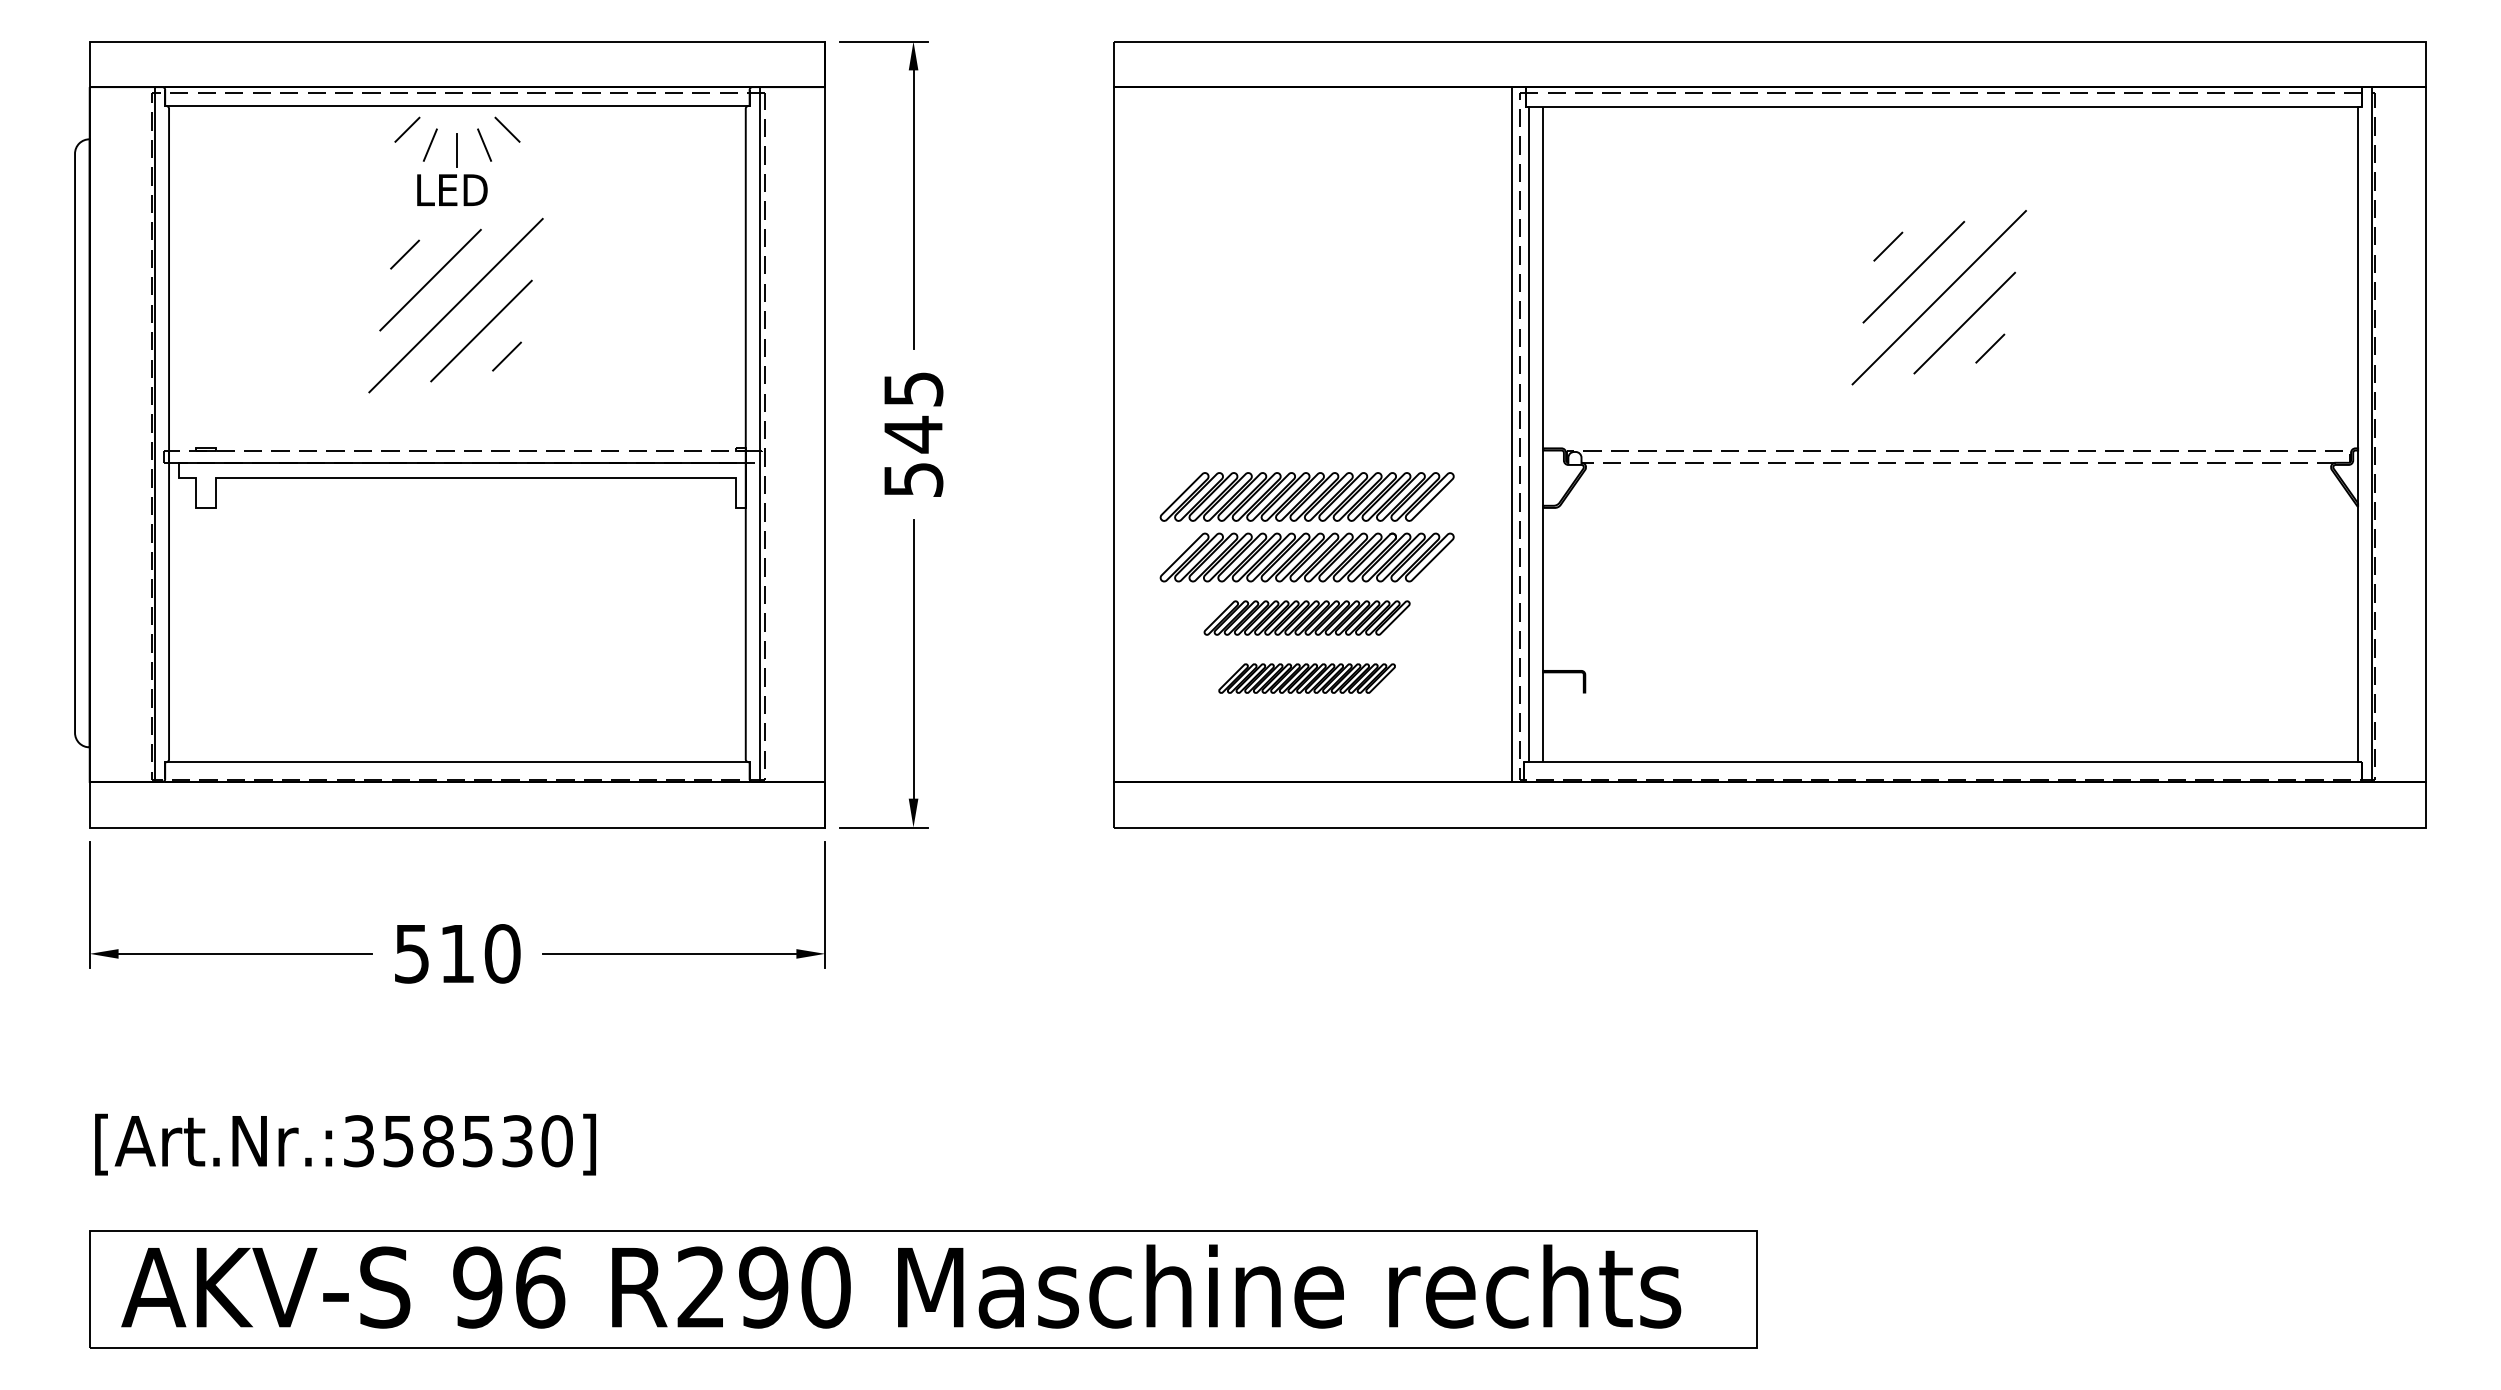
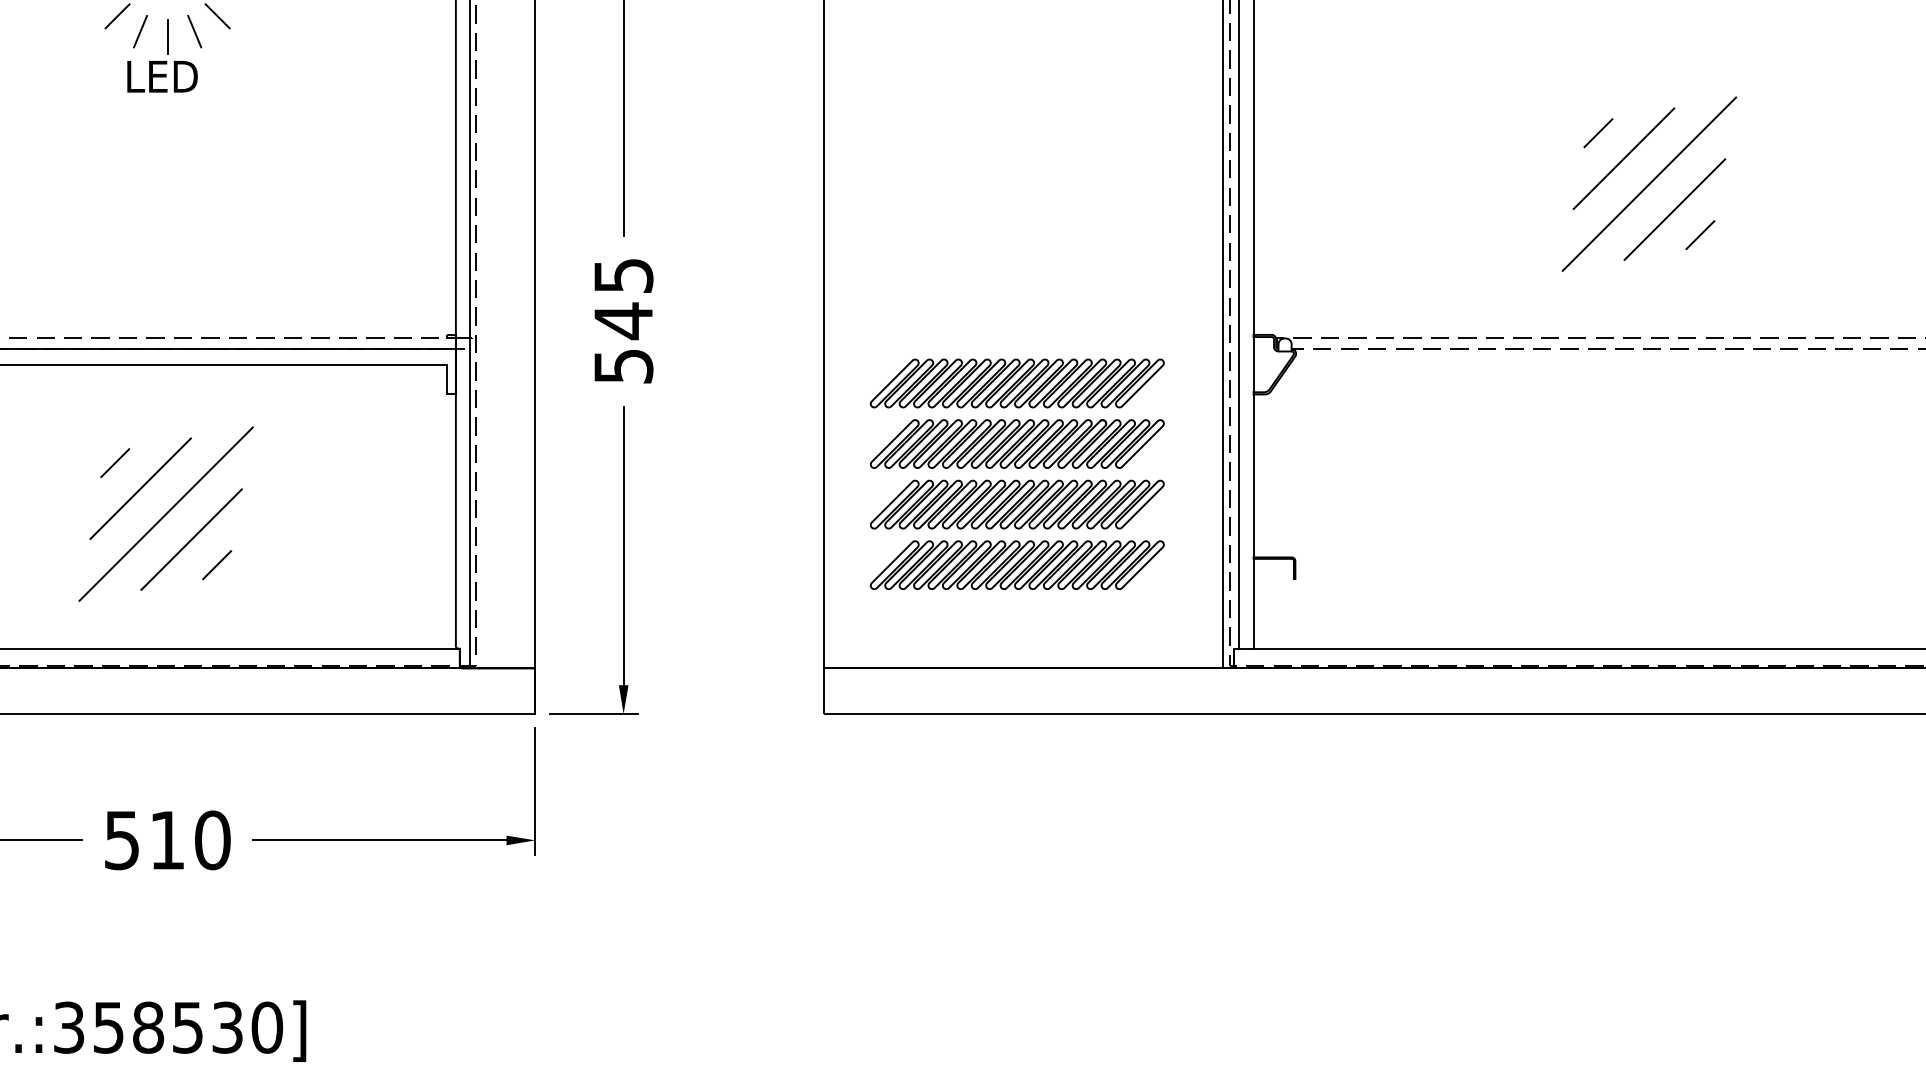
part: (455, 305) -> (165, 514), moved
part: (1306, 617) -> (1016, 504), size x1.43
part: (1306, 678) -> (1016, 565), size x1.67

